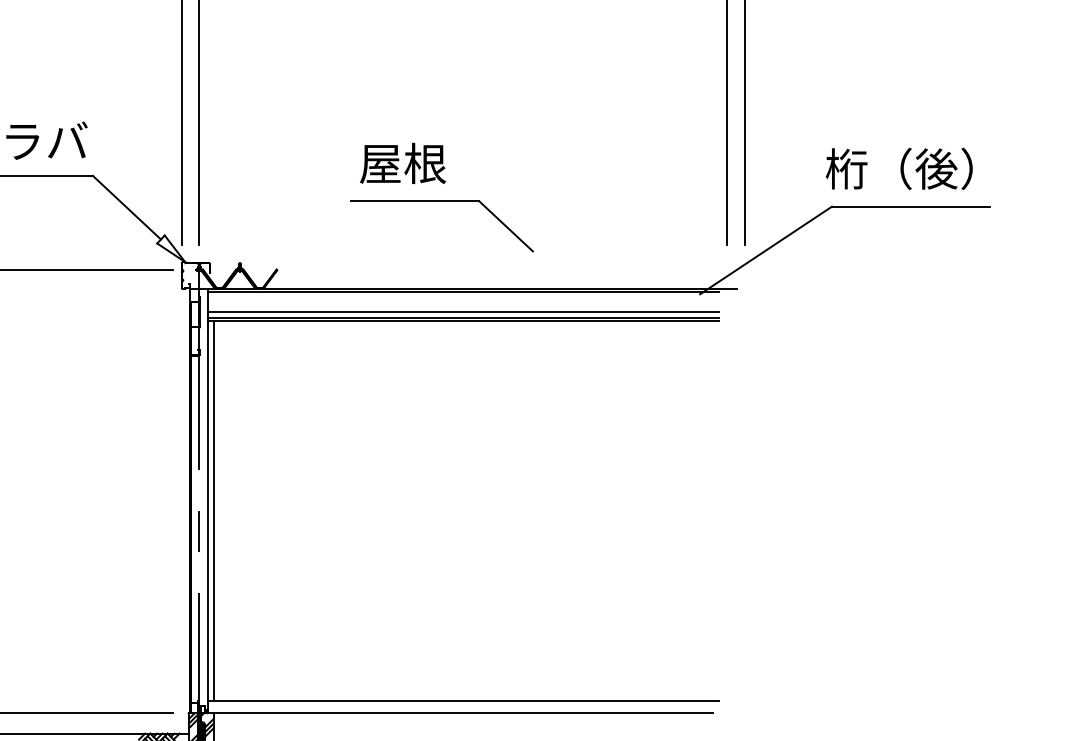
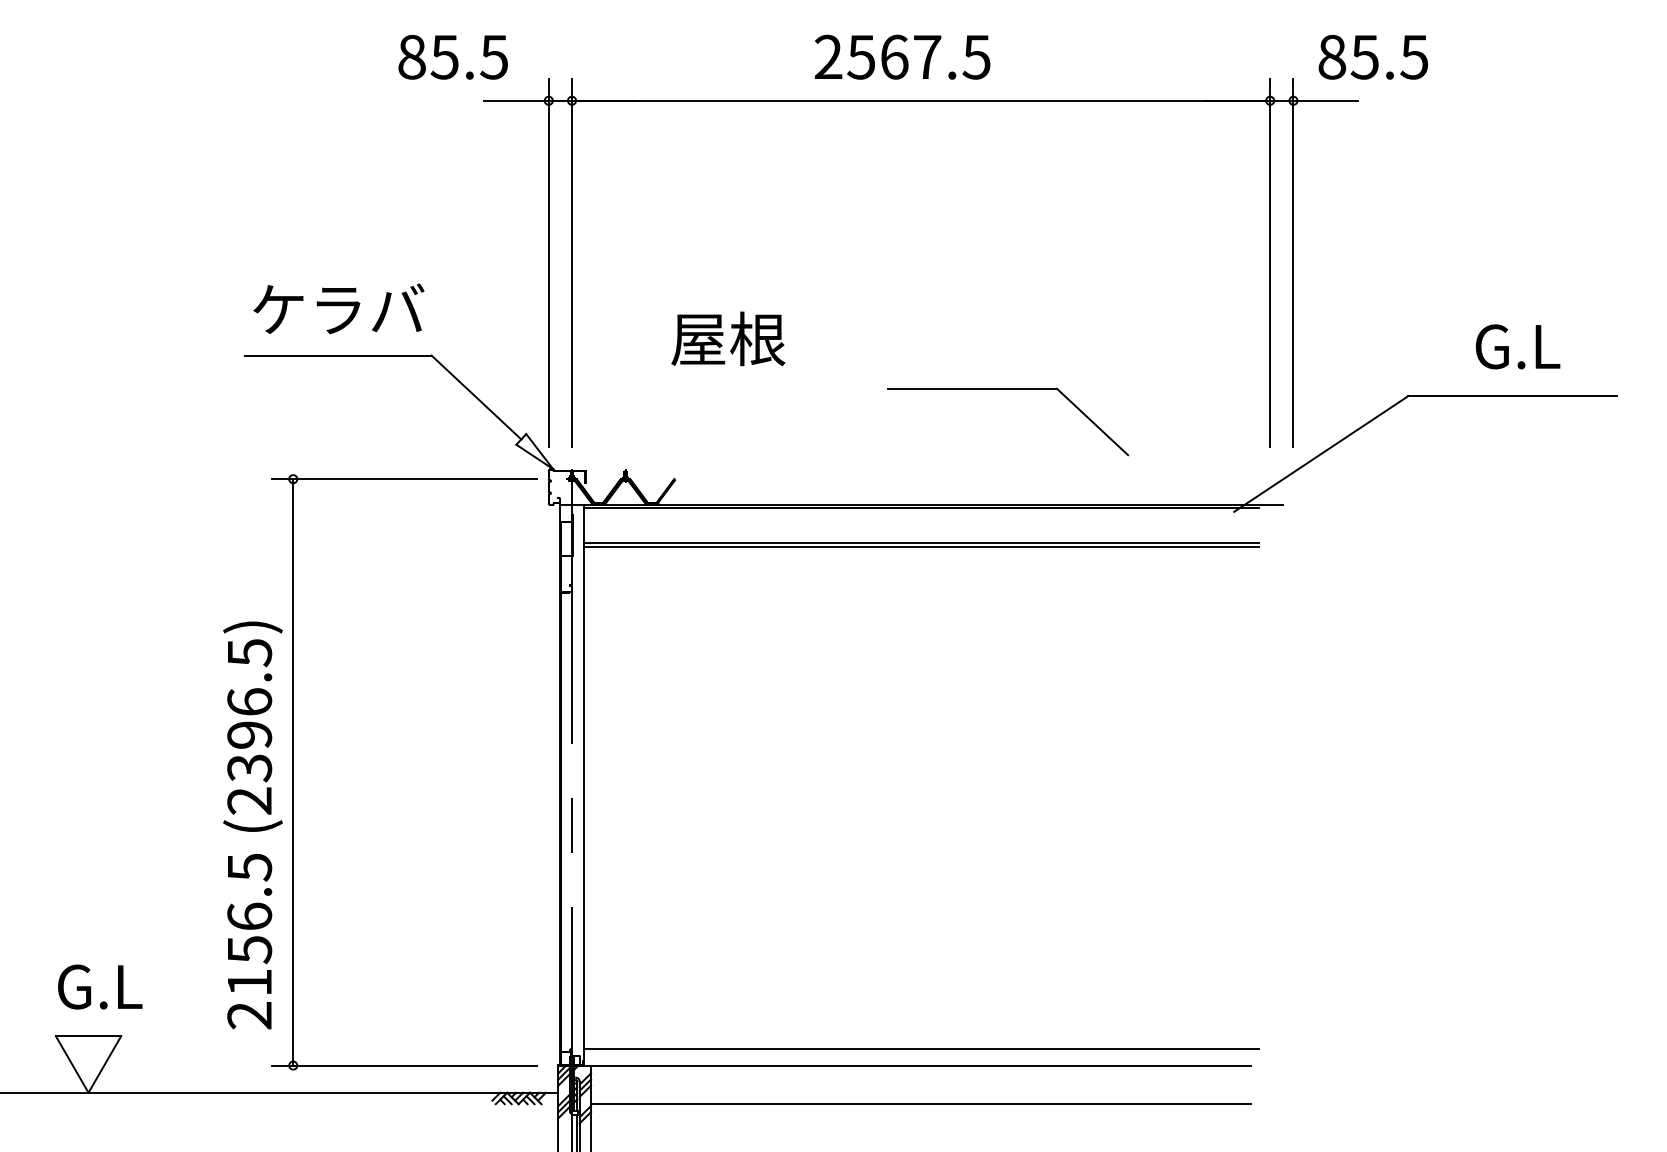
text: (403, 163) -> (728, 338), moved
text: (899, 169) -> (1497, 346), 桁（後） -> G.L
part: (442, 201) -> (1008, 389), moved
line: (462, 312) -> (920, 535), removed
line: (214, 511) -> (591, 798), removed

